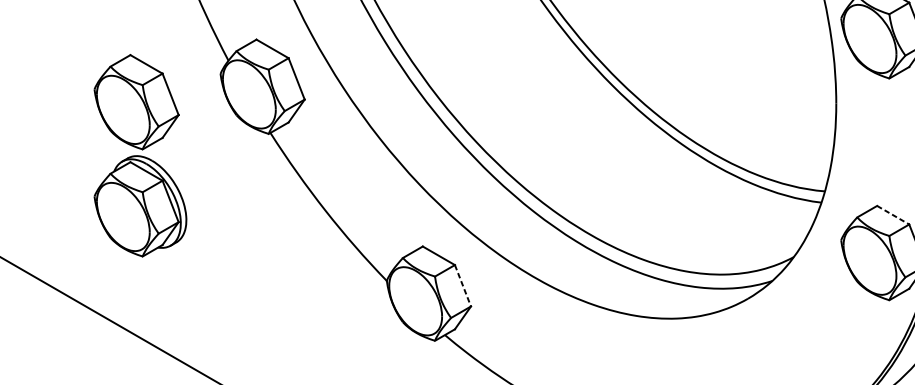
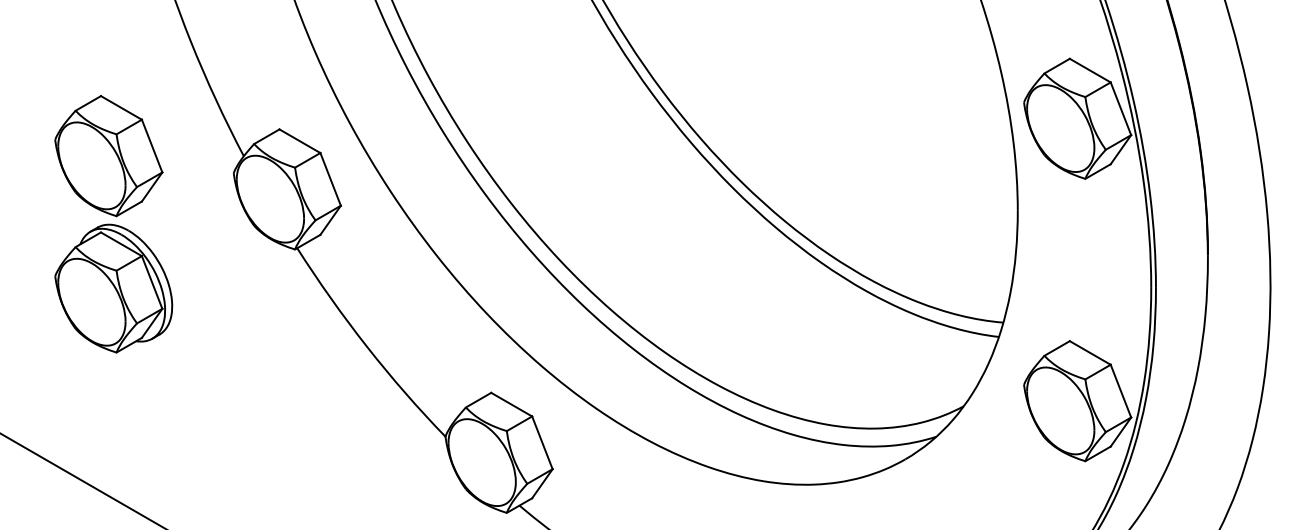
part: (140, 155) -> (113, 224), moved
line: (893, 214) -> (1090, 352), dashed -> solid
line: (463, 286) -> (542, 443), dashed -> solid

